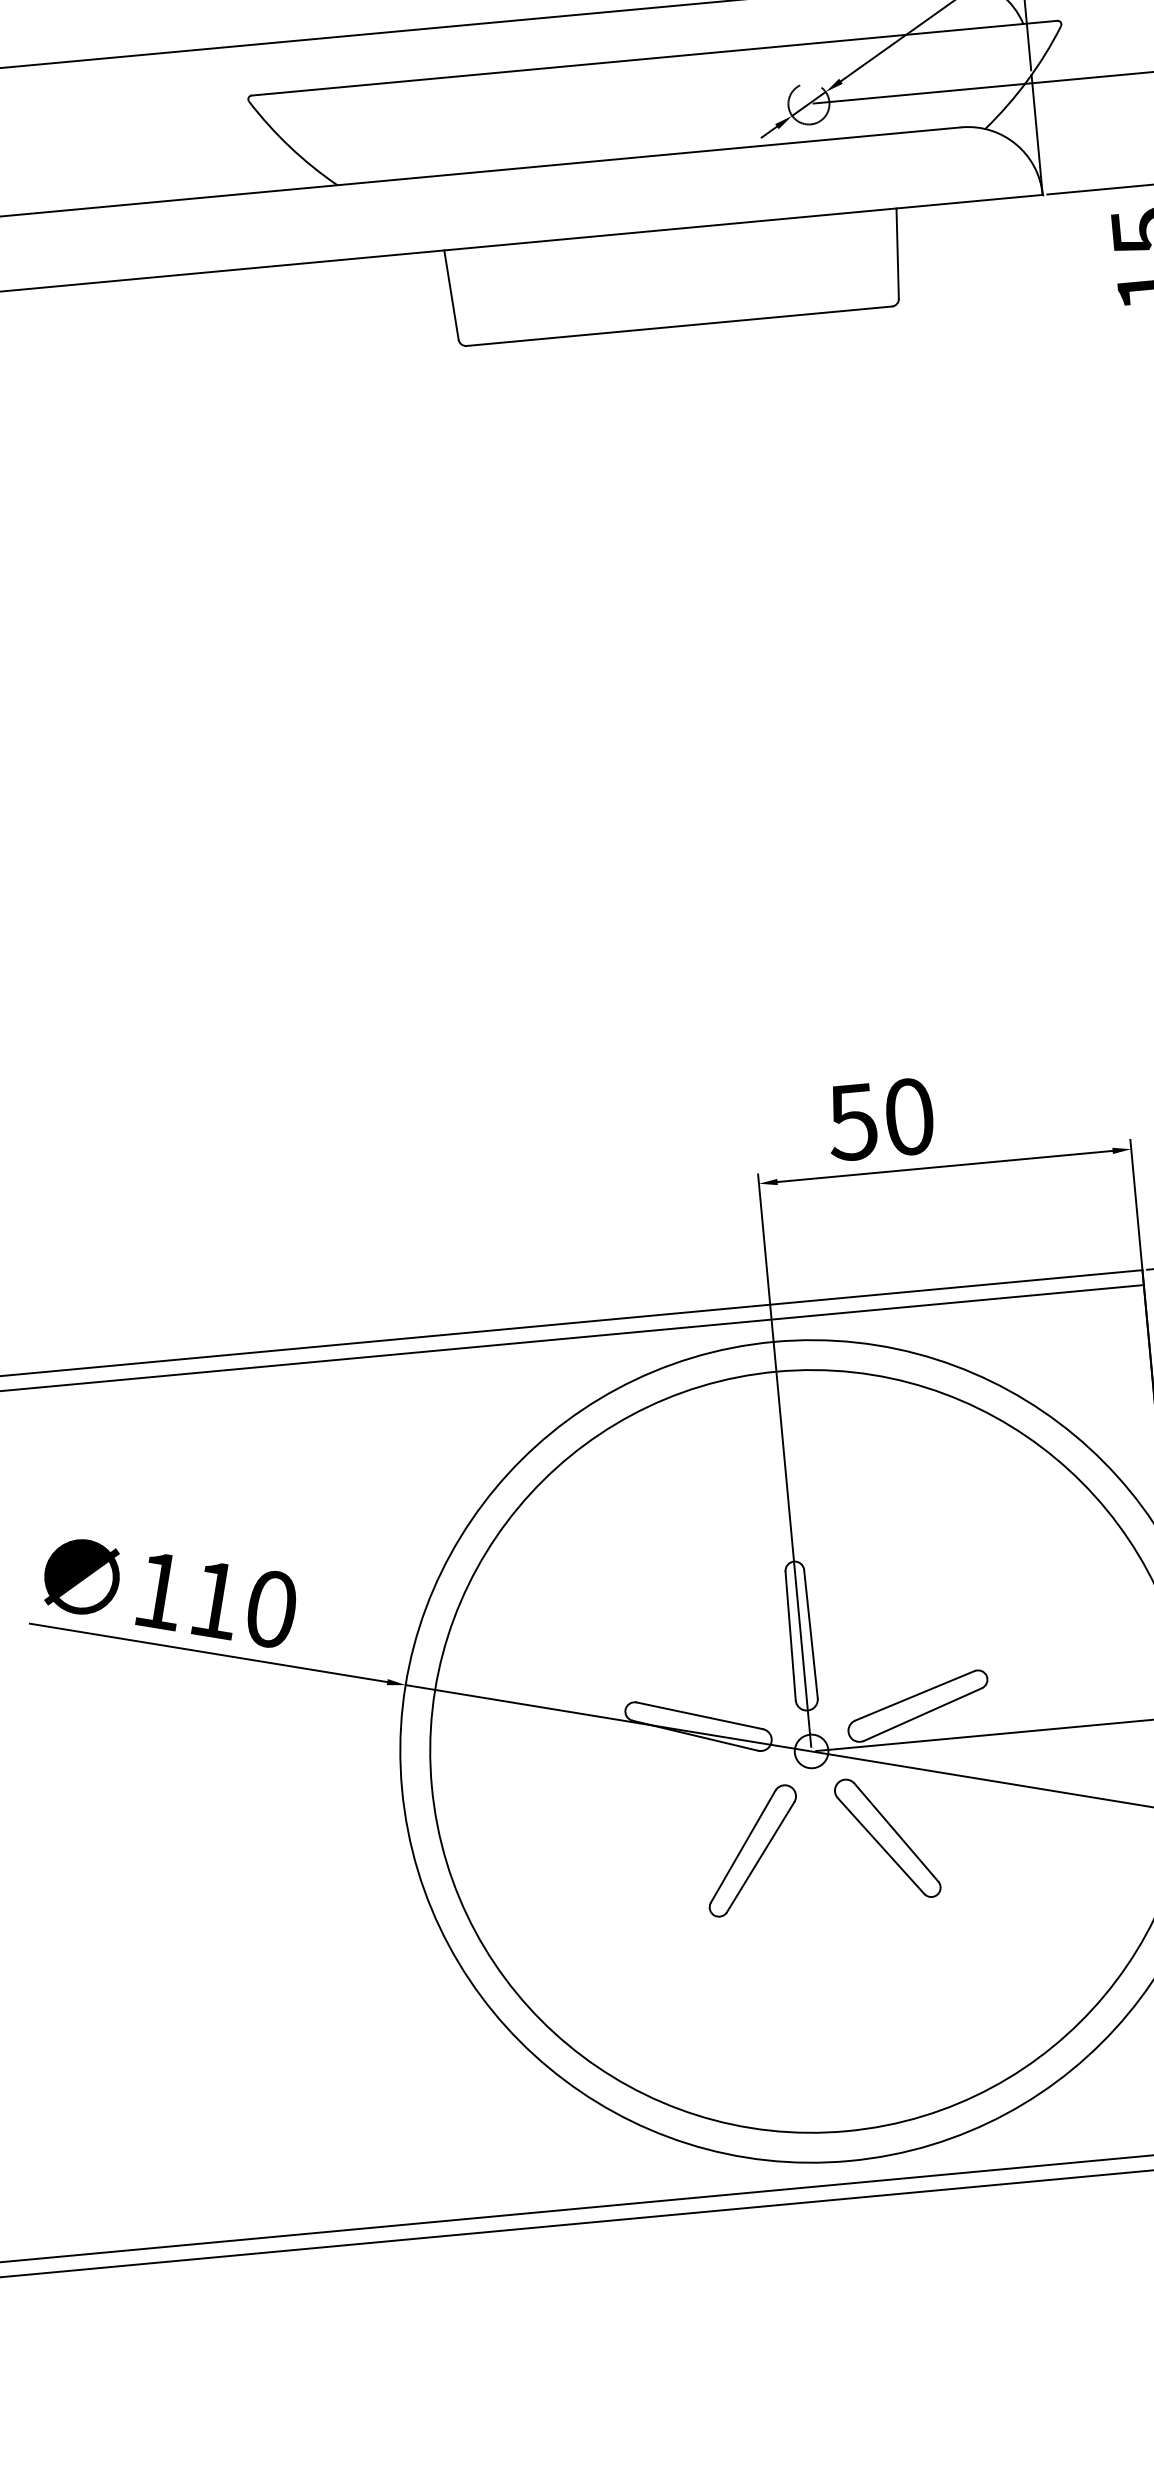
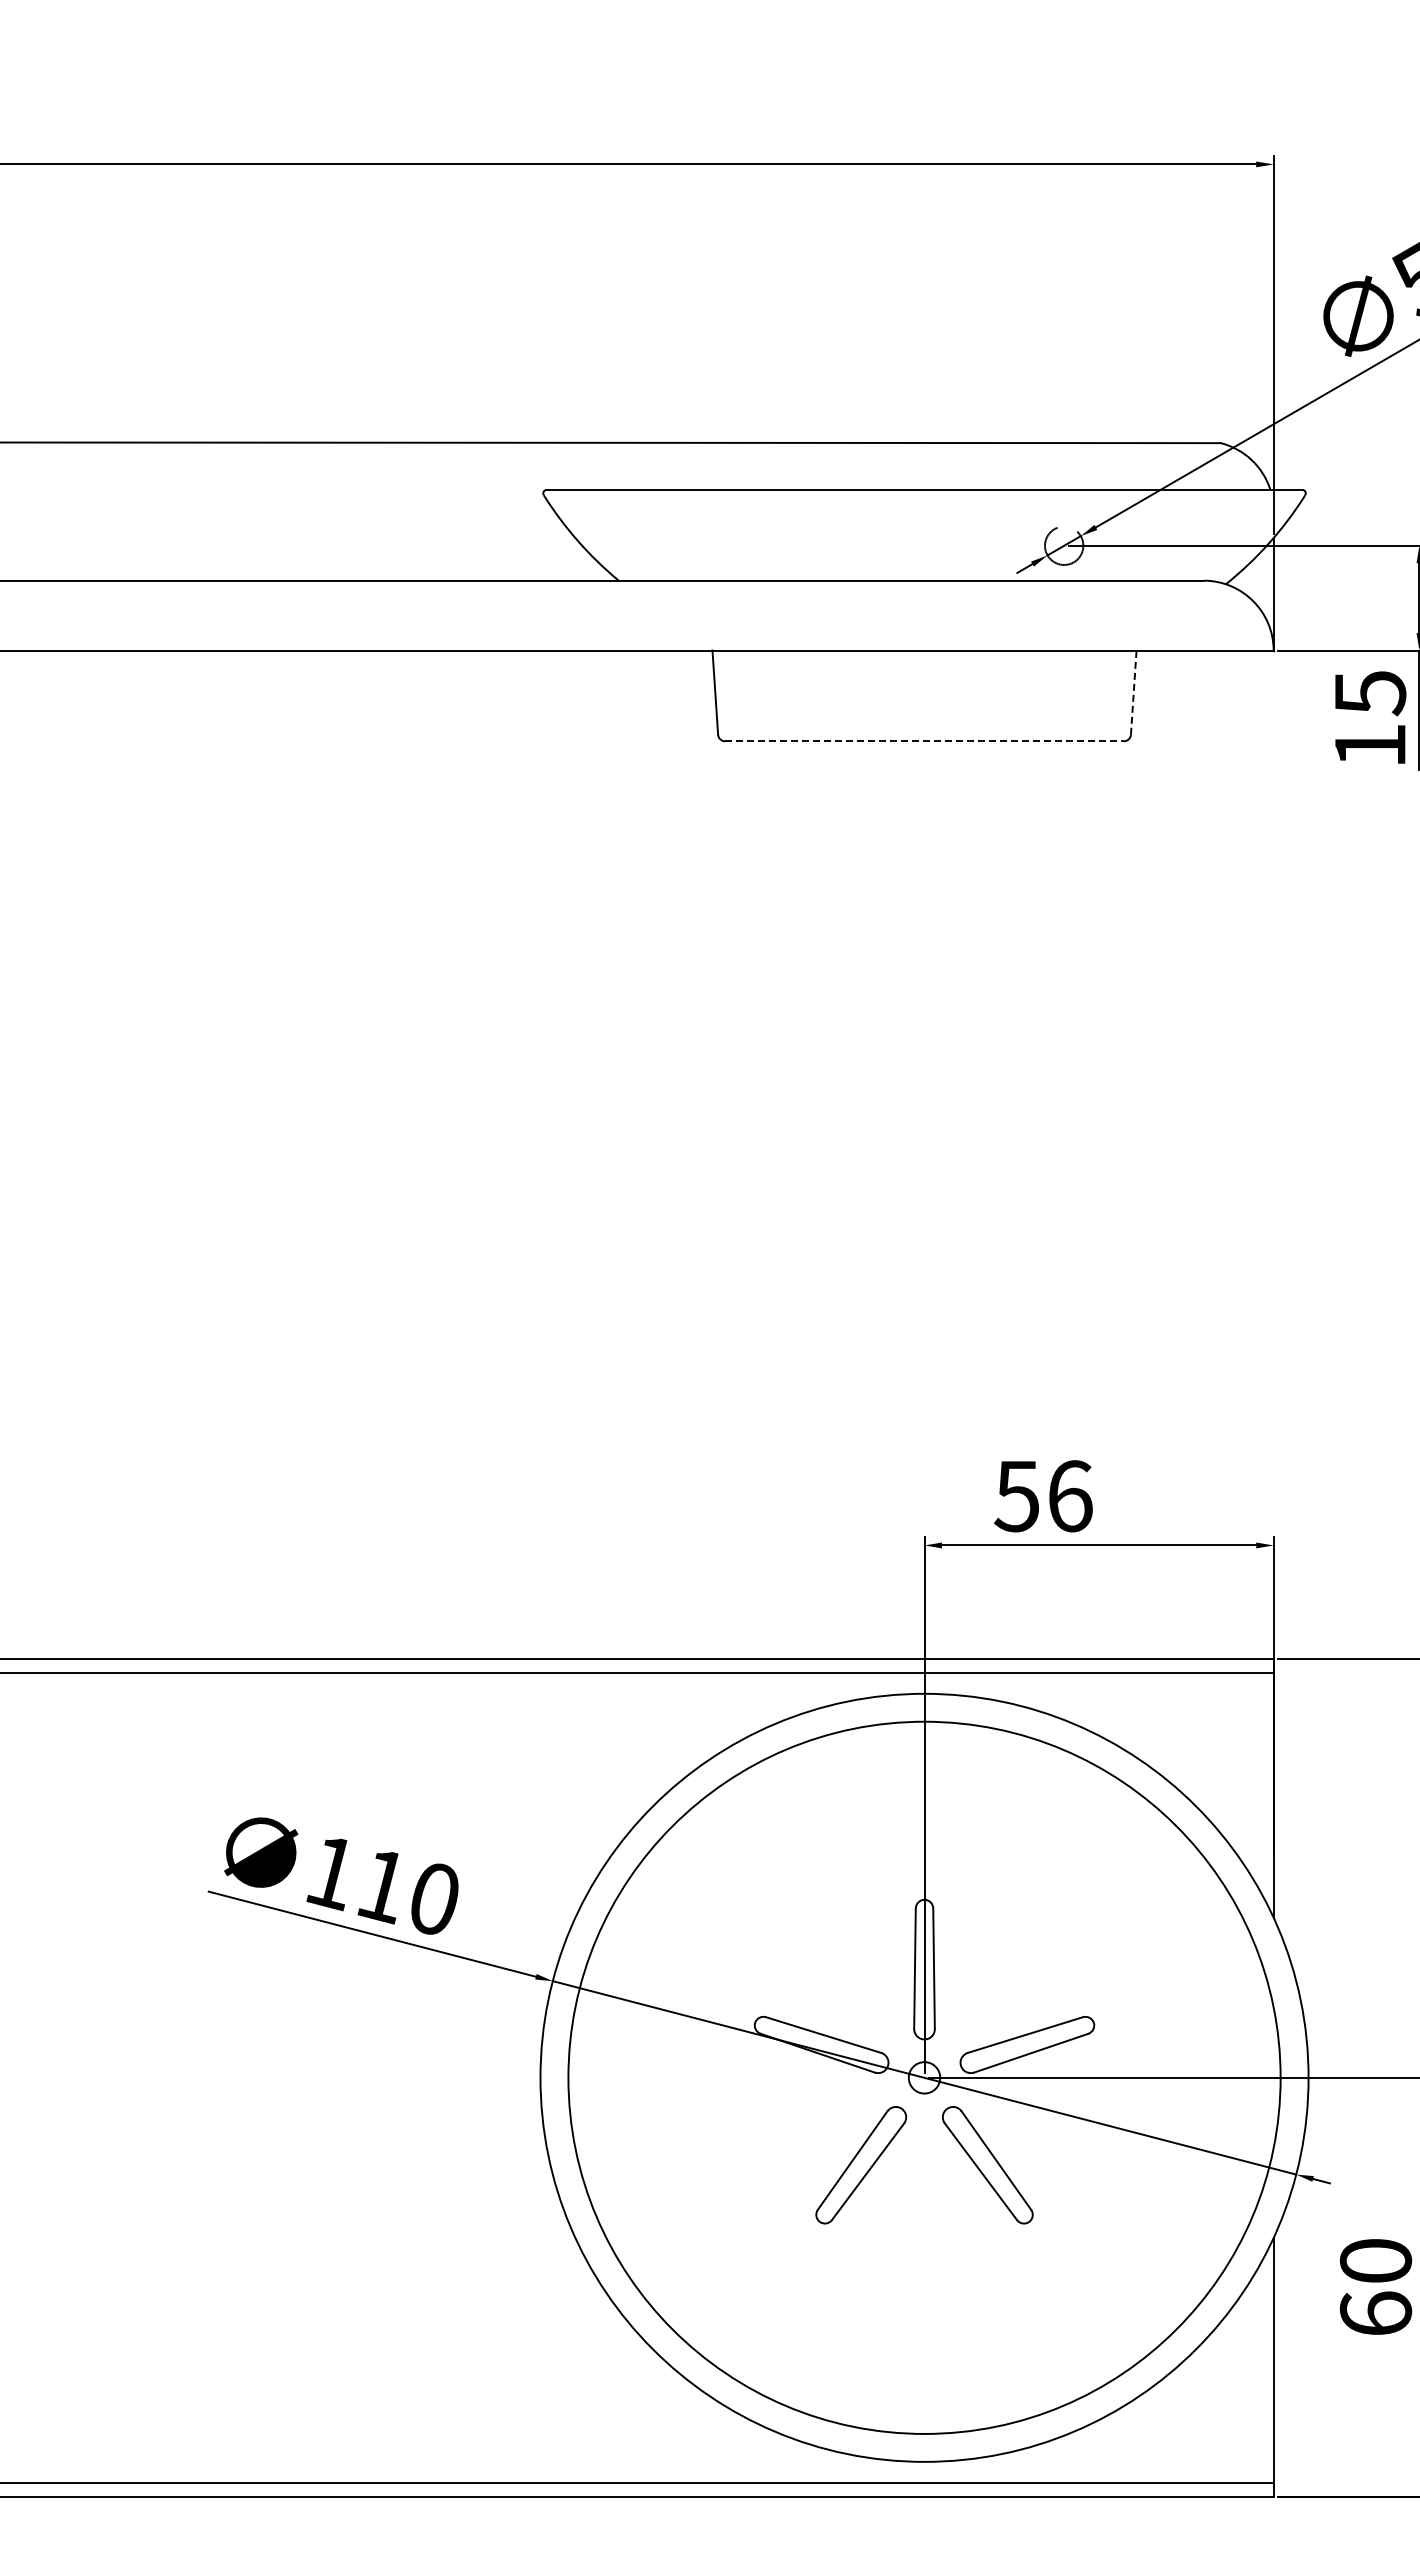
line: (897, 253) -> (1133, 692), solid -> dashed
line: (680, 326) -> (925, 741), solid -> dashed
text: (909, 1117) -> (1070, 1496), 50 -> 56

